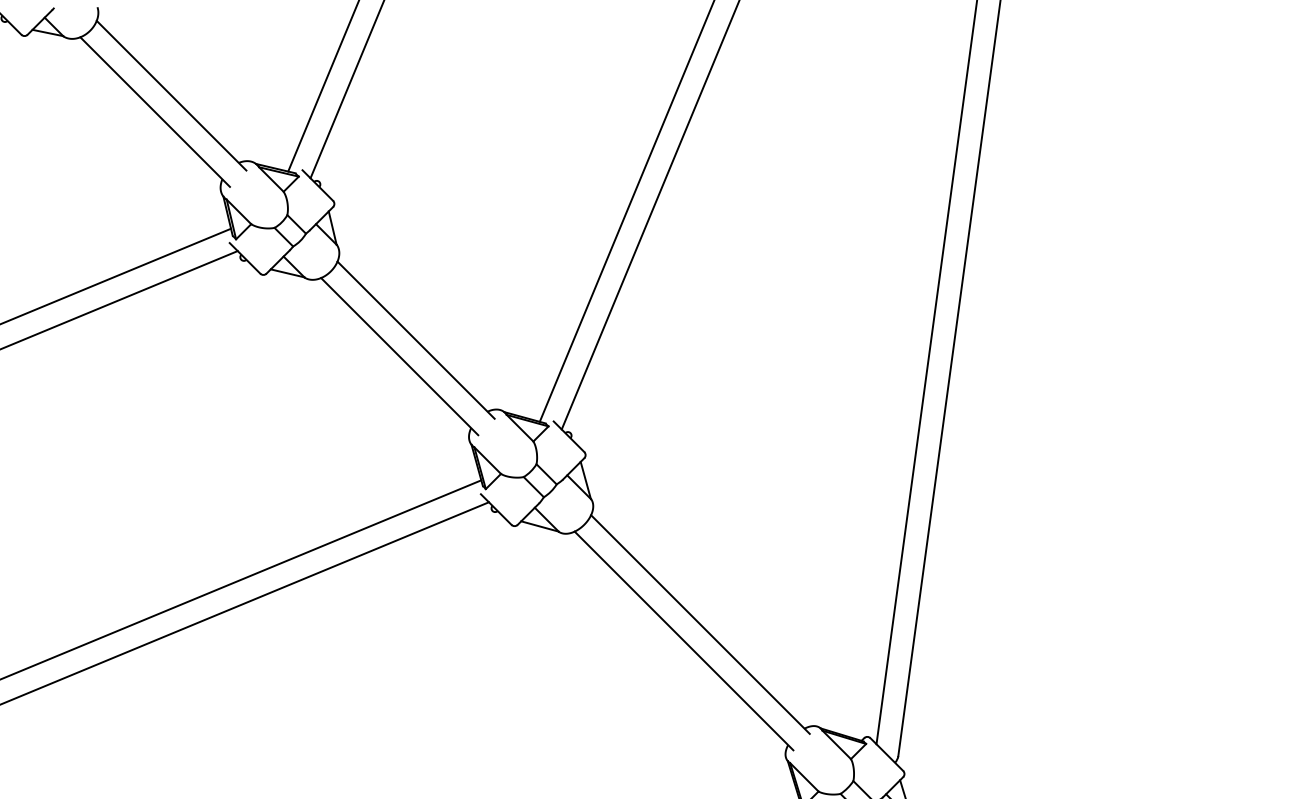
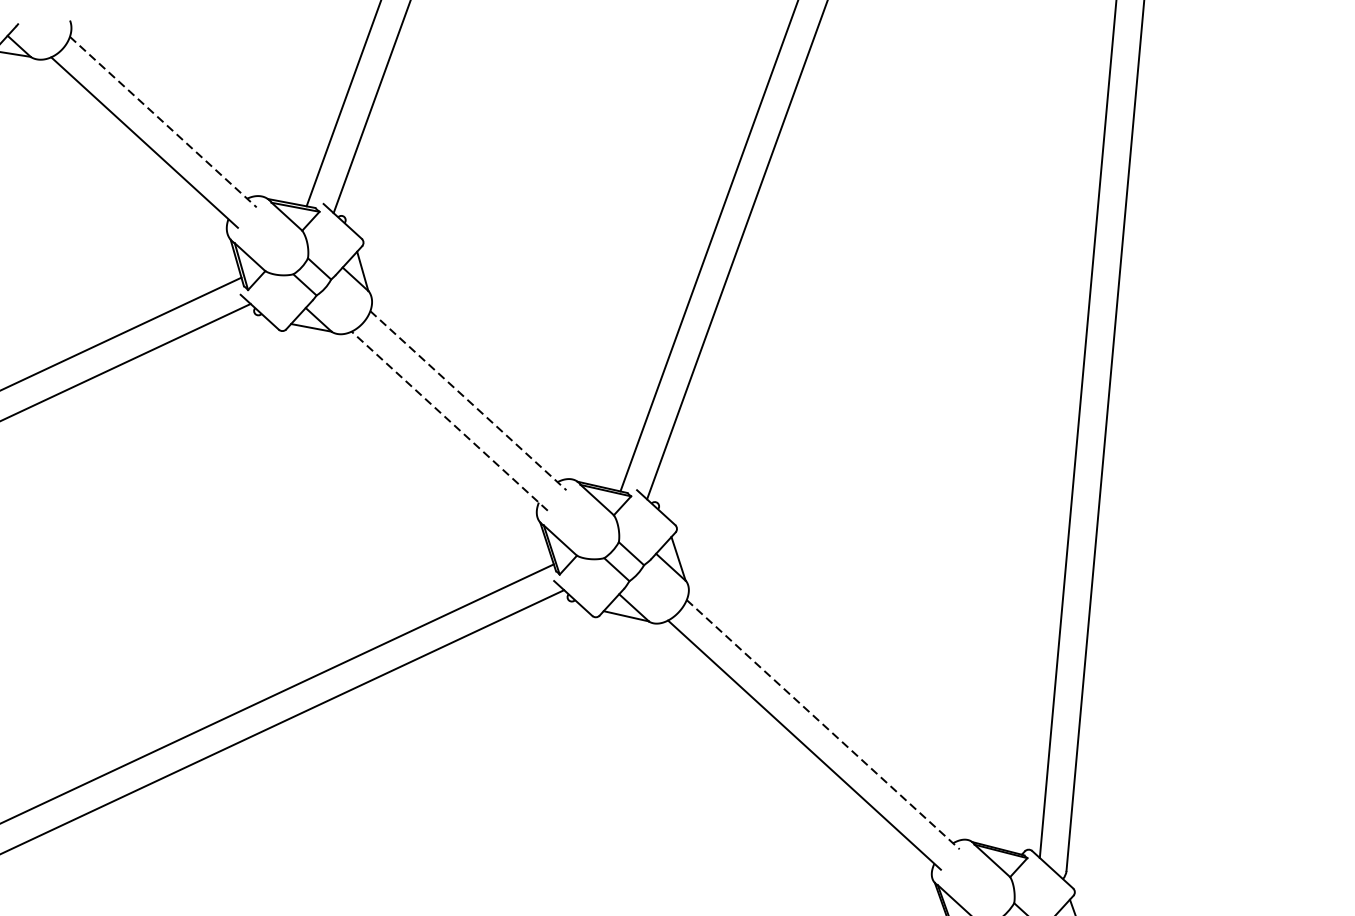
line: (171, 95) -> (163, 121), solid -> dashed
line: (416, 340) -> (468, 401), solid -> dashed
line: (399, 356) -> (449, 421), solid -> dashed
line: (700, 624) -> (823, 724), solid -> dashed

